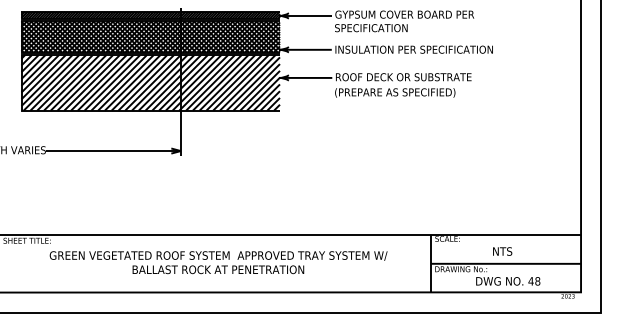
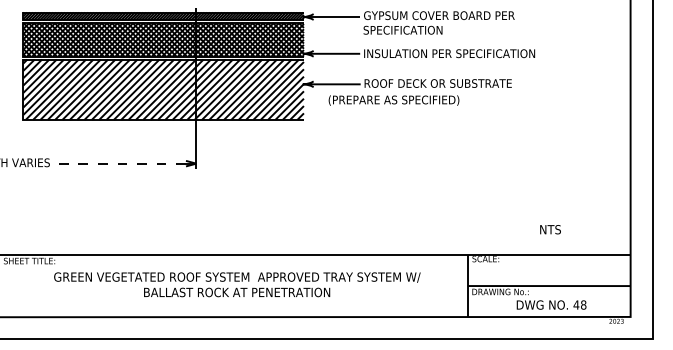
text: (394, 92) -> (393, 100), moved
line: (108, 150) -> (117, 163), solid -> dashed
text: (502, 251) -> (550, 229), moved

